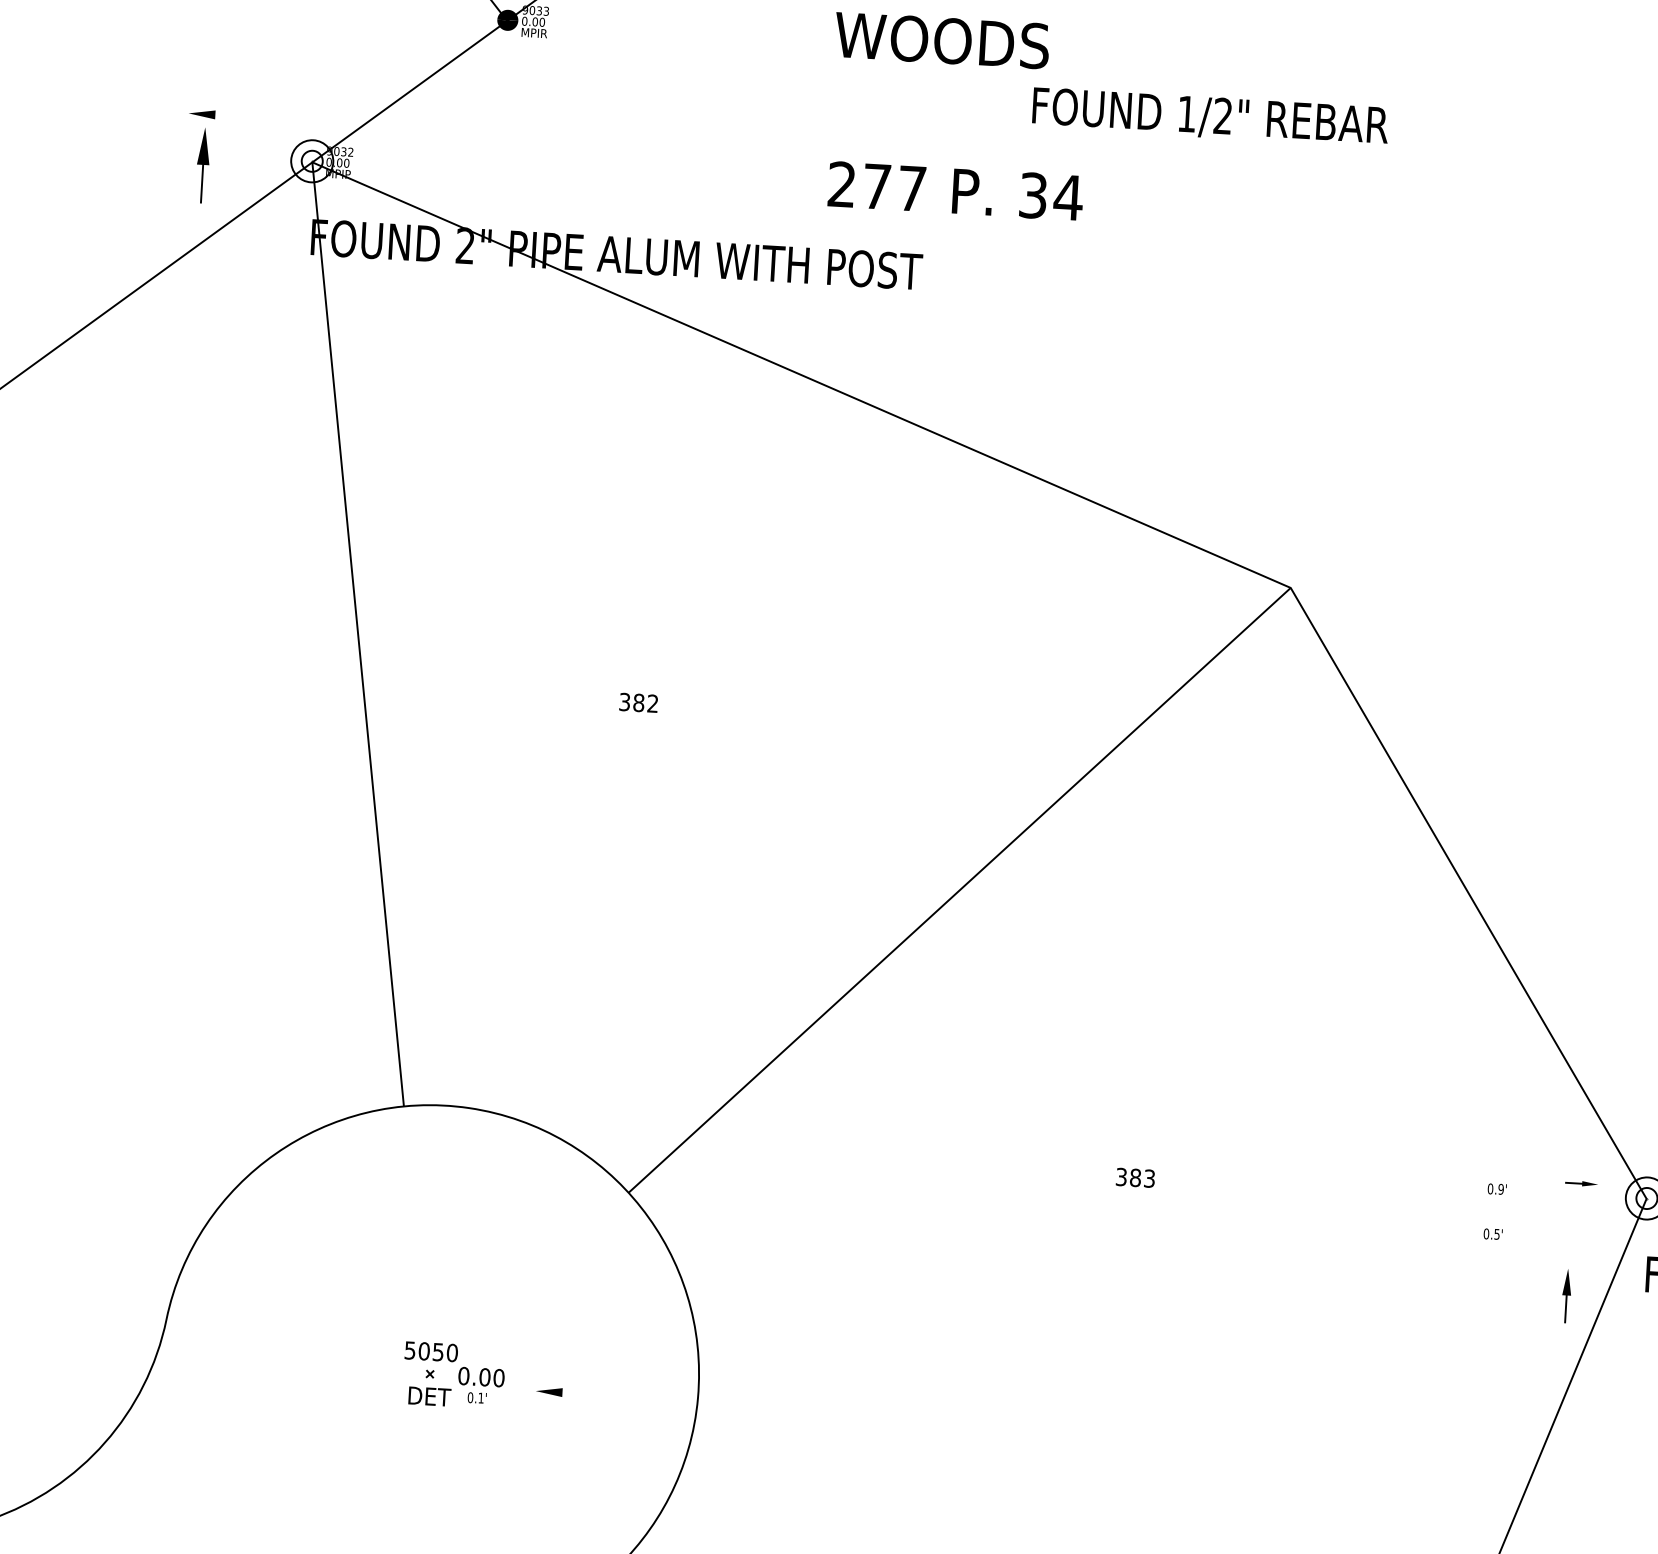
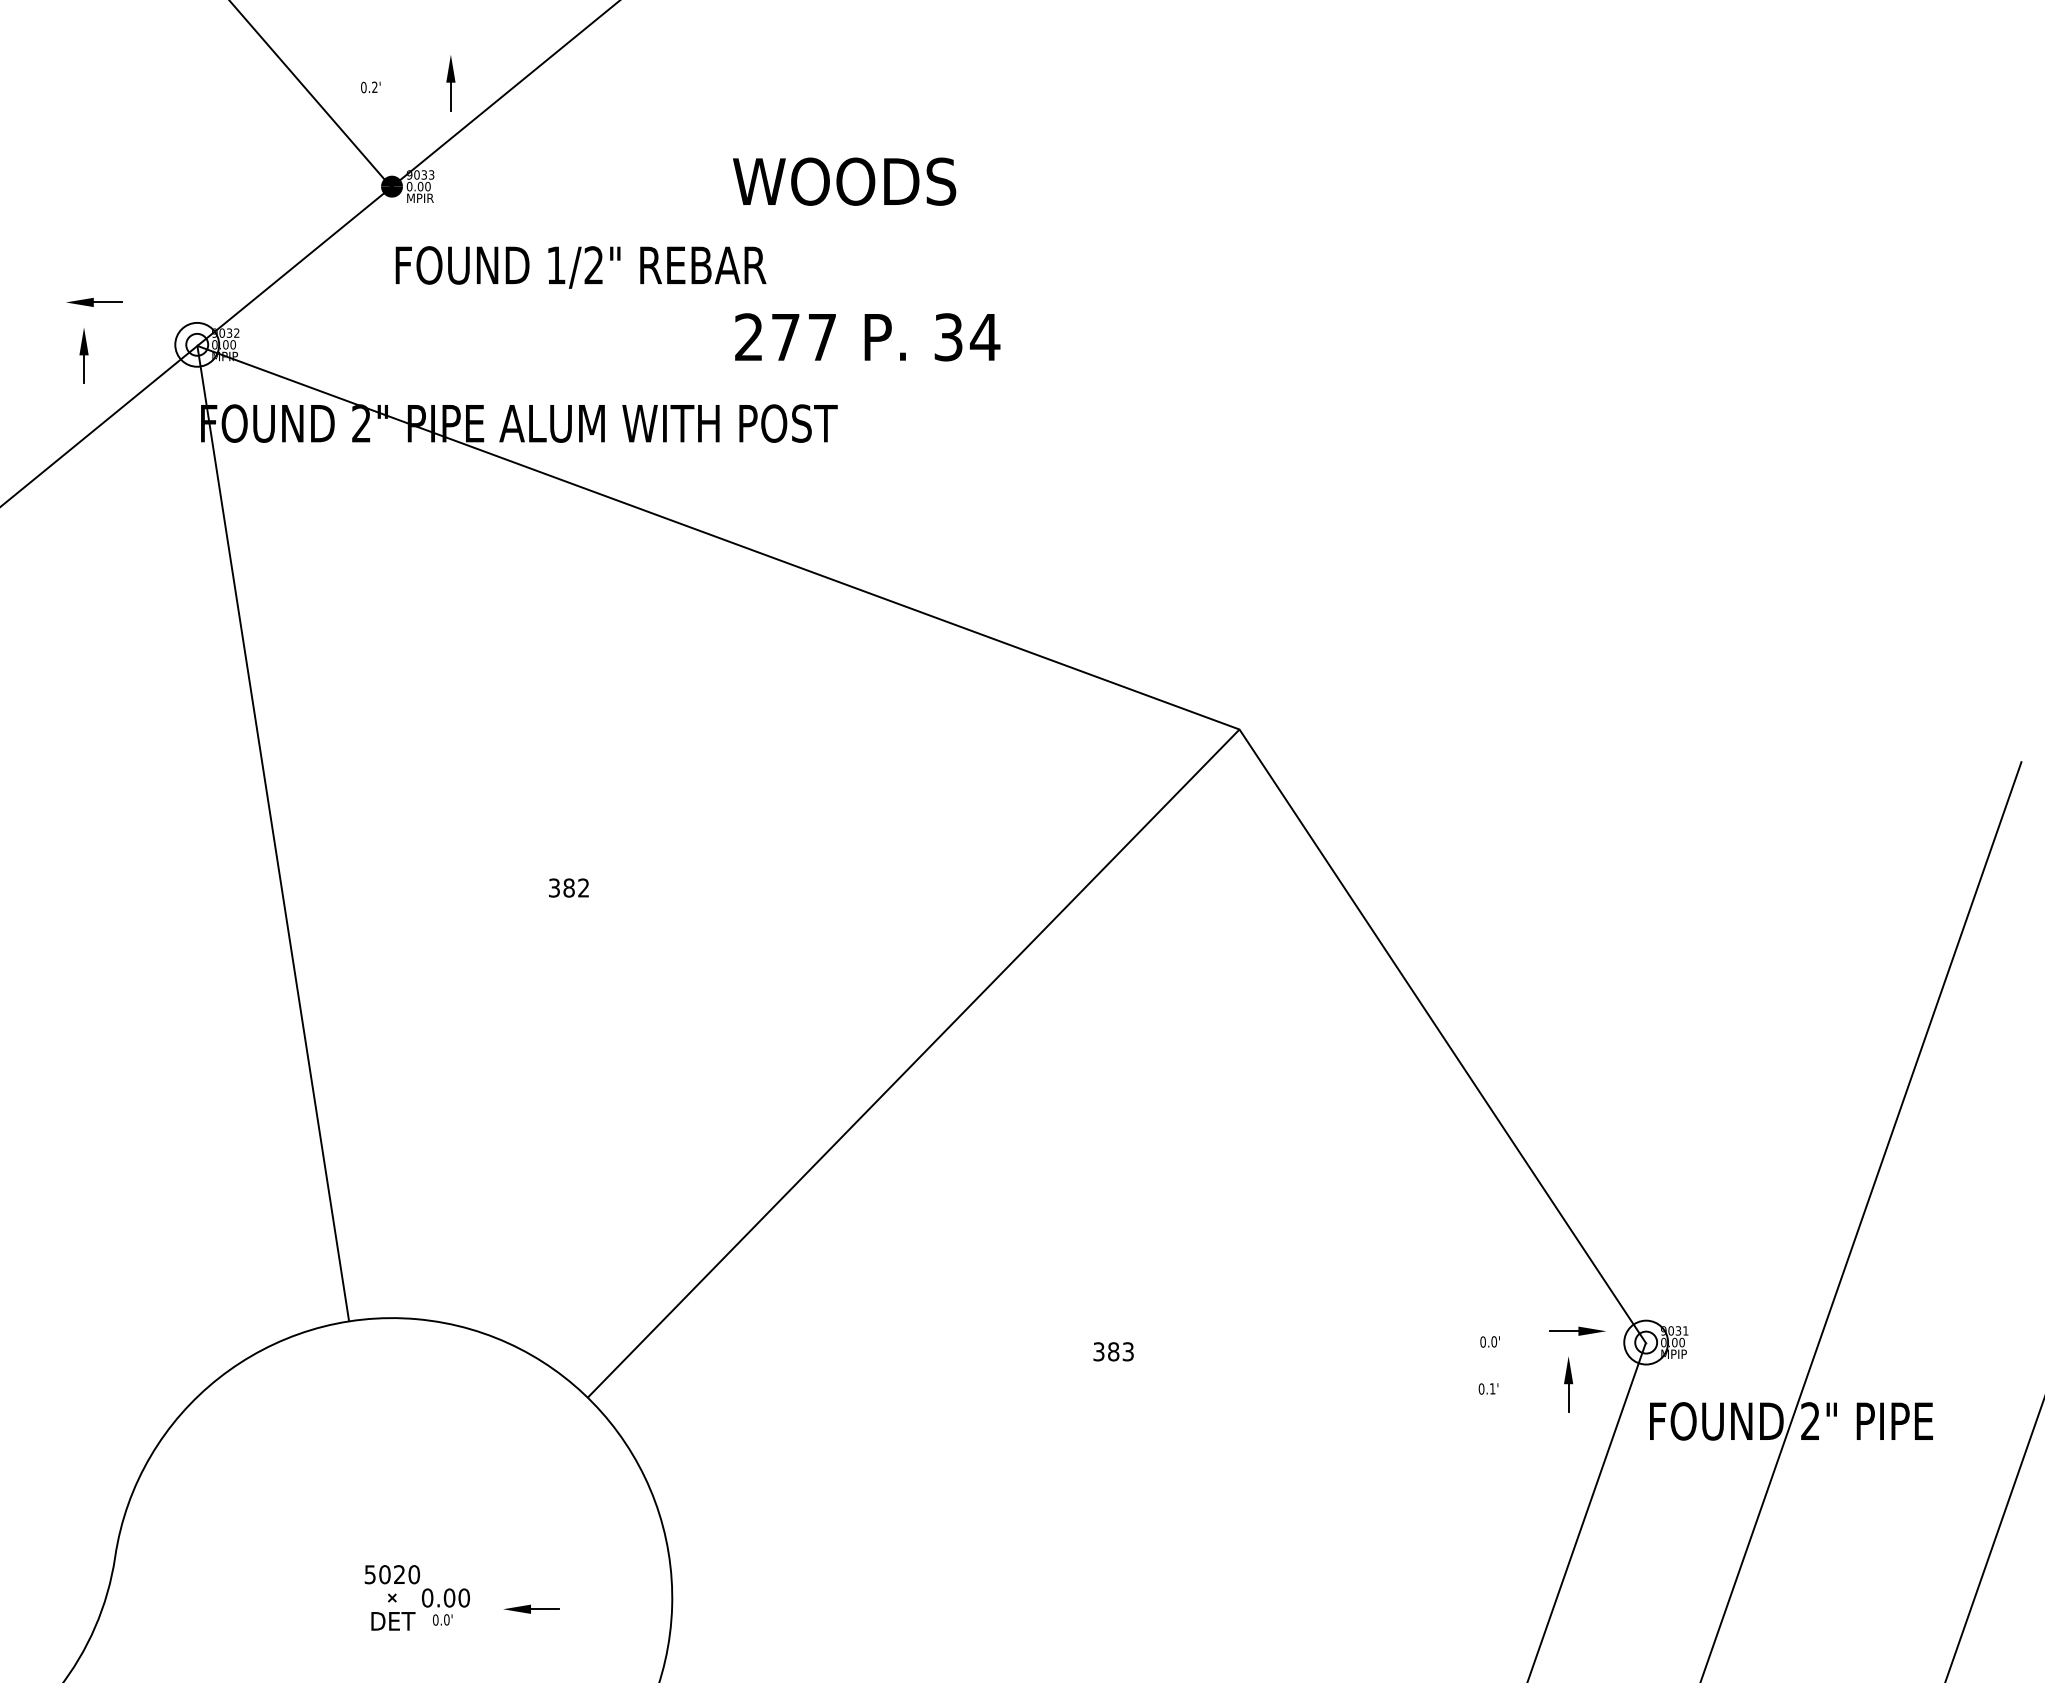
line: (228, 115) -> (107, 302), added
text: (1210, 117) -> (580, 267), moved
part: (202, 165) -> (83, 355), size x0.71
part: (1581, 1183) -> (1577, 1330), size x1.67
text: (1500, 1189) -> (1493, 1341), 0.9' -> 0.0'
text: (1496, 1234) -> (1492, 1388), 0.5' -> 0.1'
part: (1566, 1295) -> (1568, 1384), moved
text: (438, 1352) -> (399, 1574), 5050 -> 5020
line: (576, 1393) -> (545, 1609), added
text: (480, 1397) -> (446, 1619), 0.1' -> 0.0'

